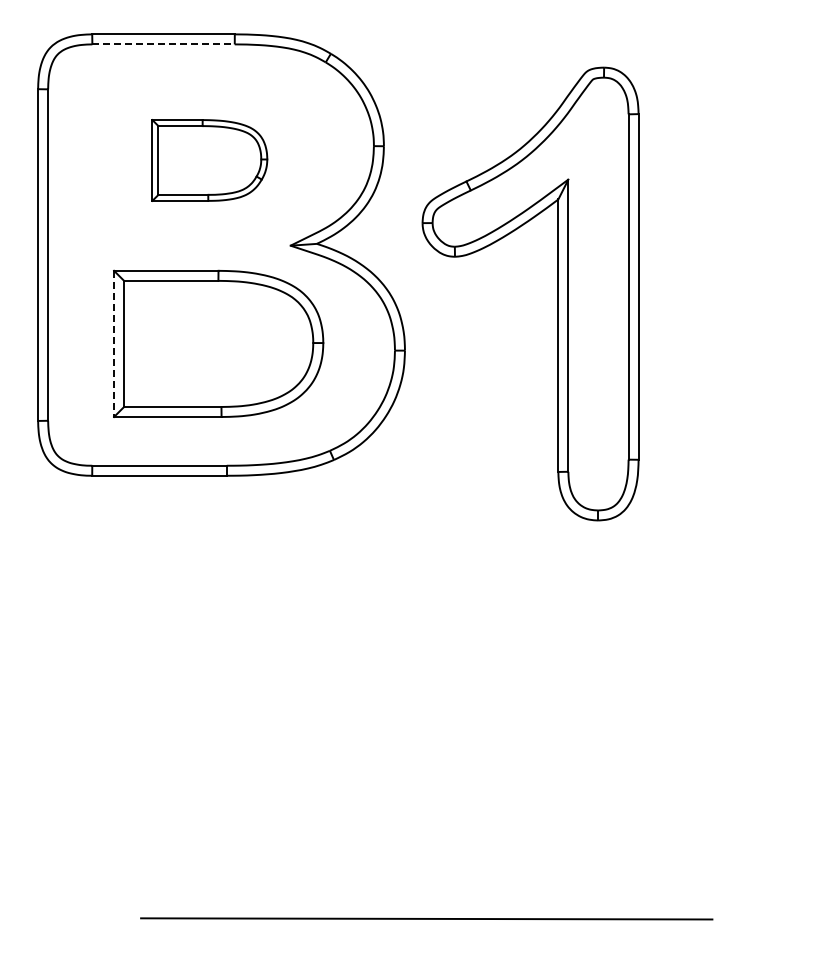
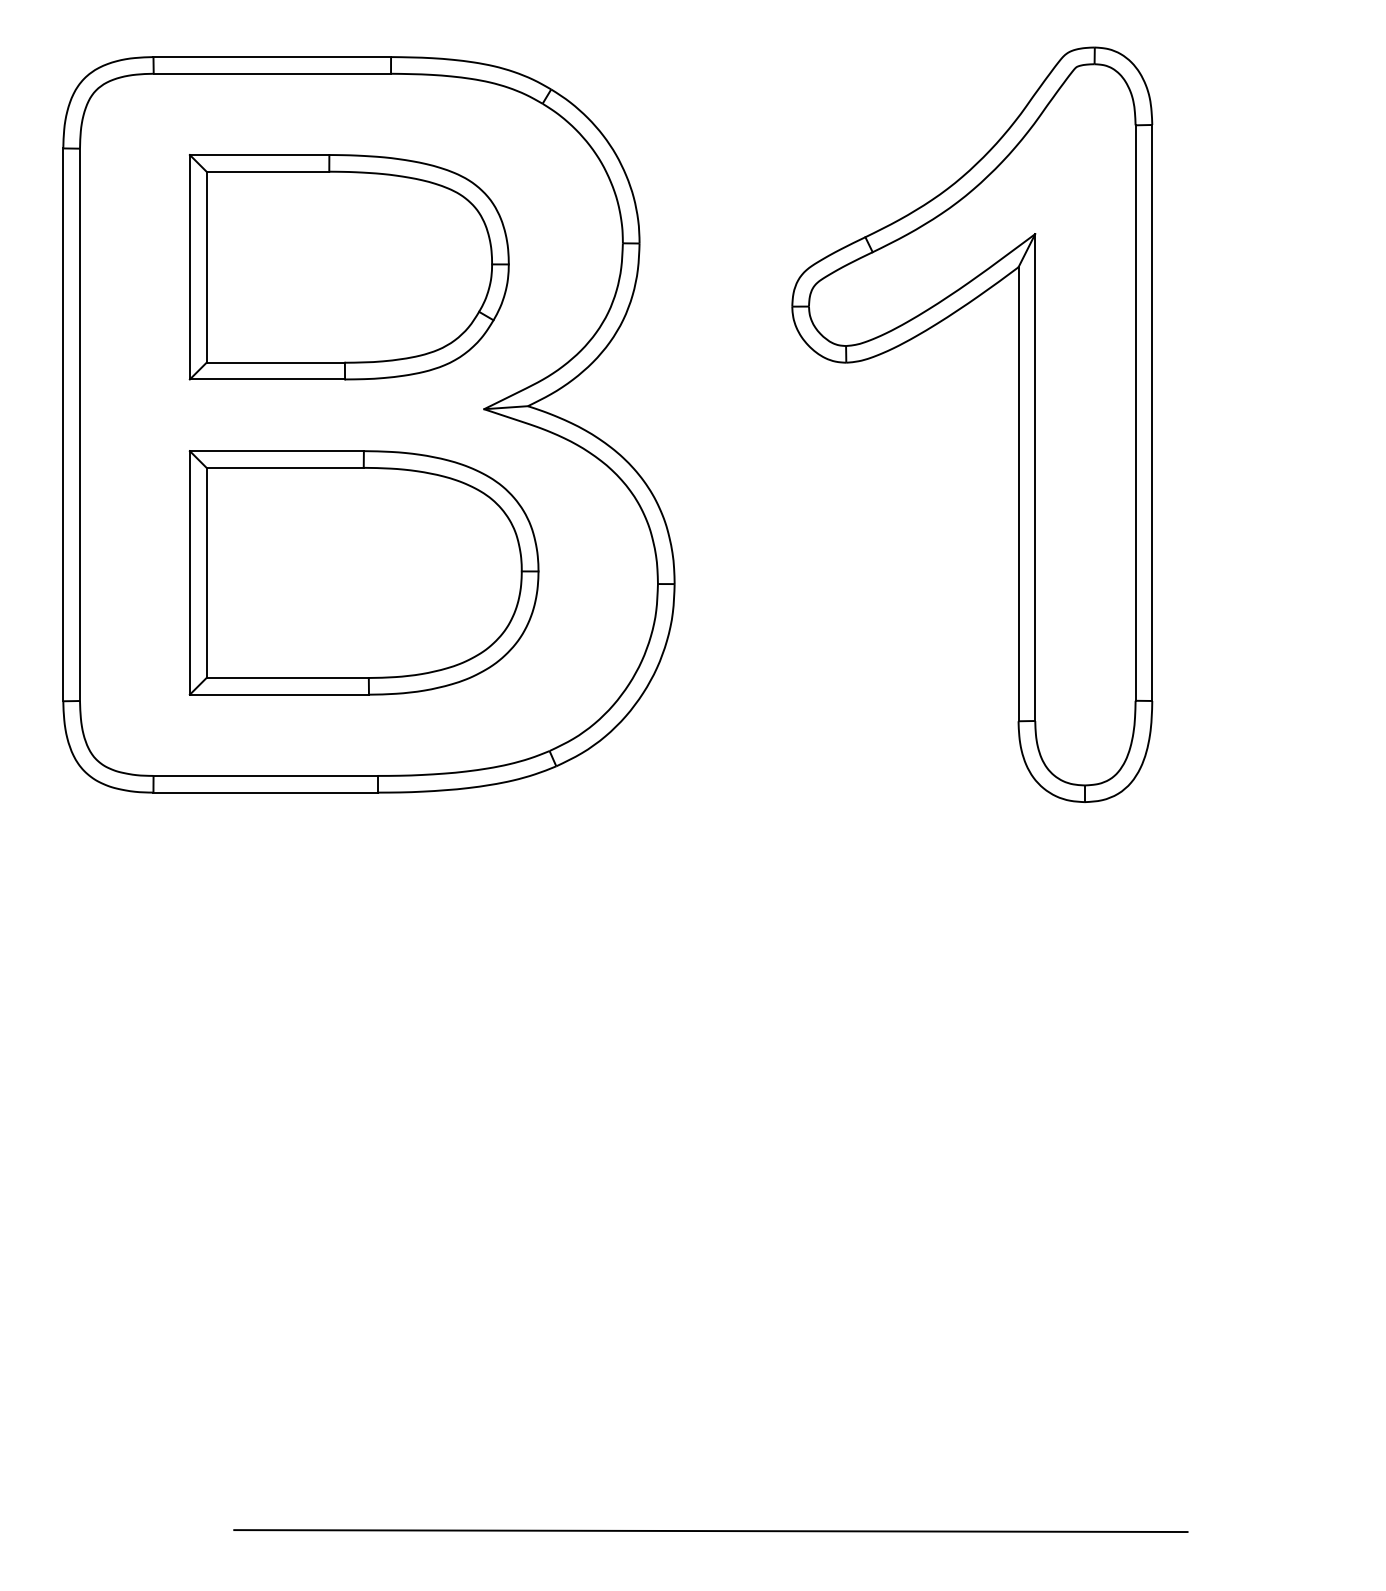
line: (164, 44) -> (273, 73), dashed -> solid
part: (209, 160) -> (348, 267), size x1.67
part: (557, 293) -> (1017, 423), moved
line: (114, 344) -> (190, 573), dashed -> solid

